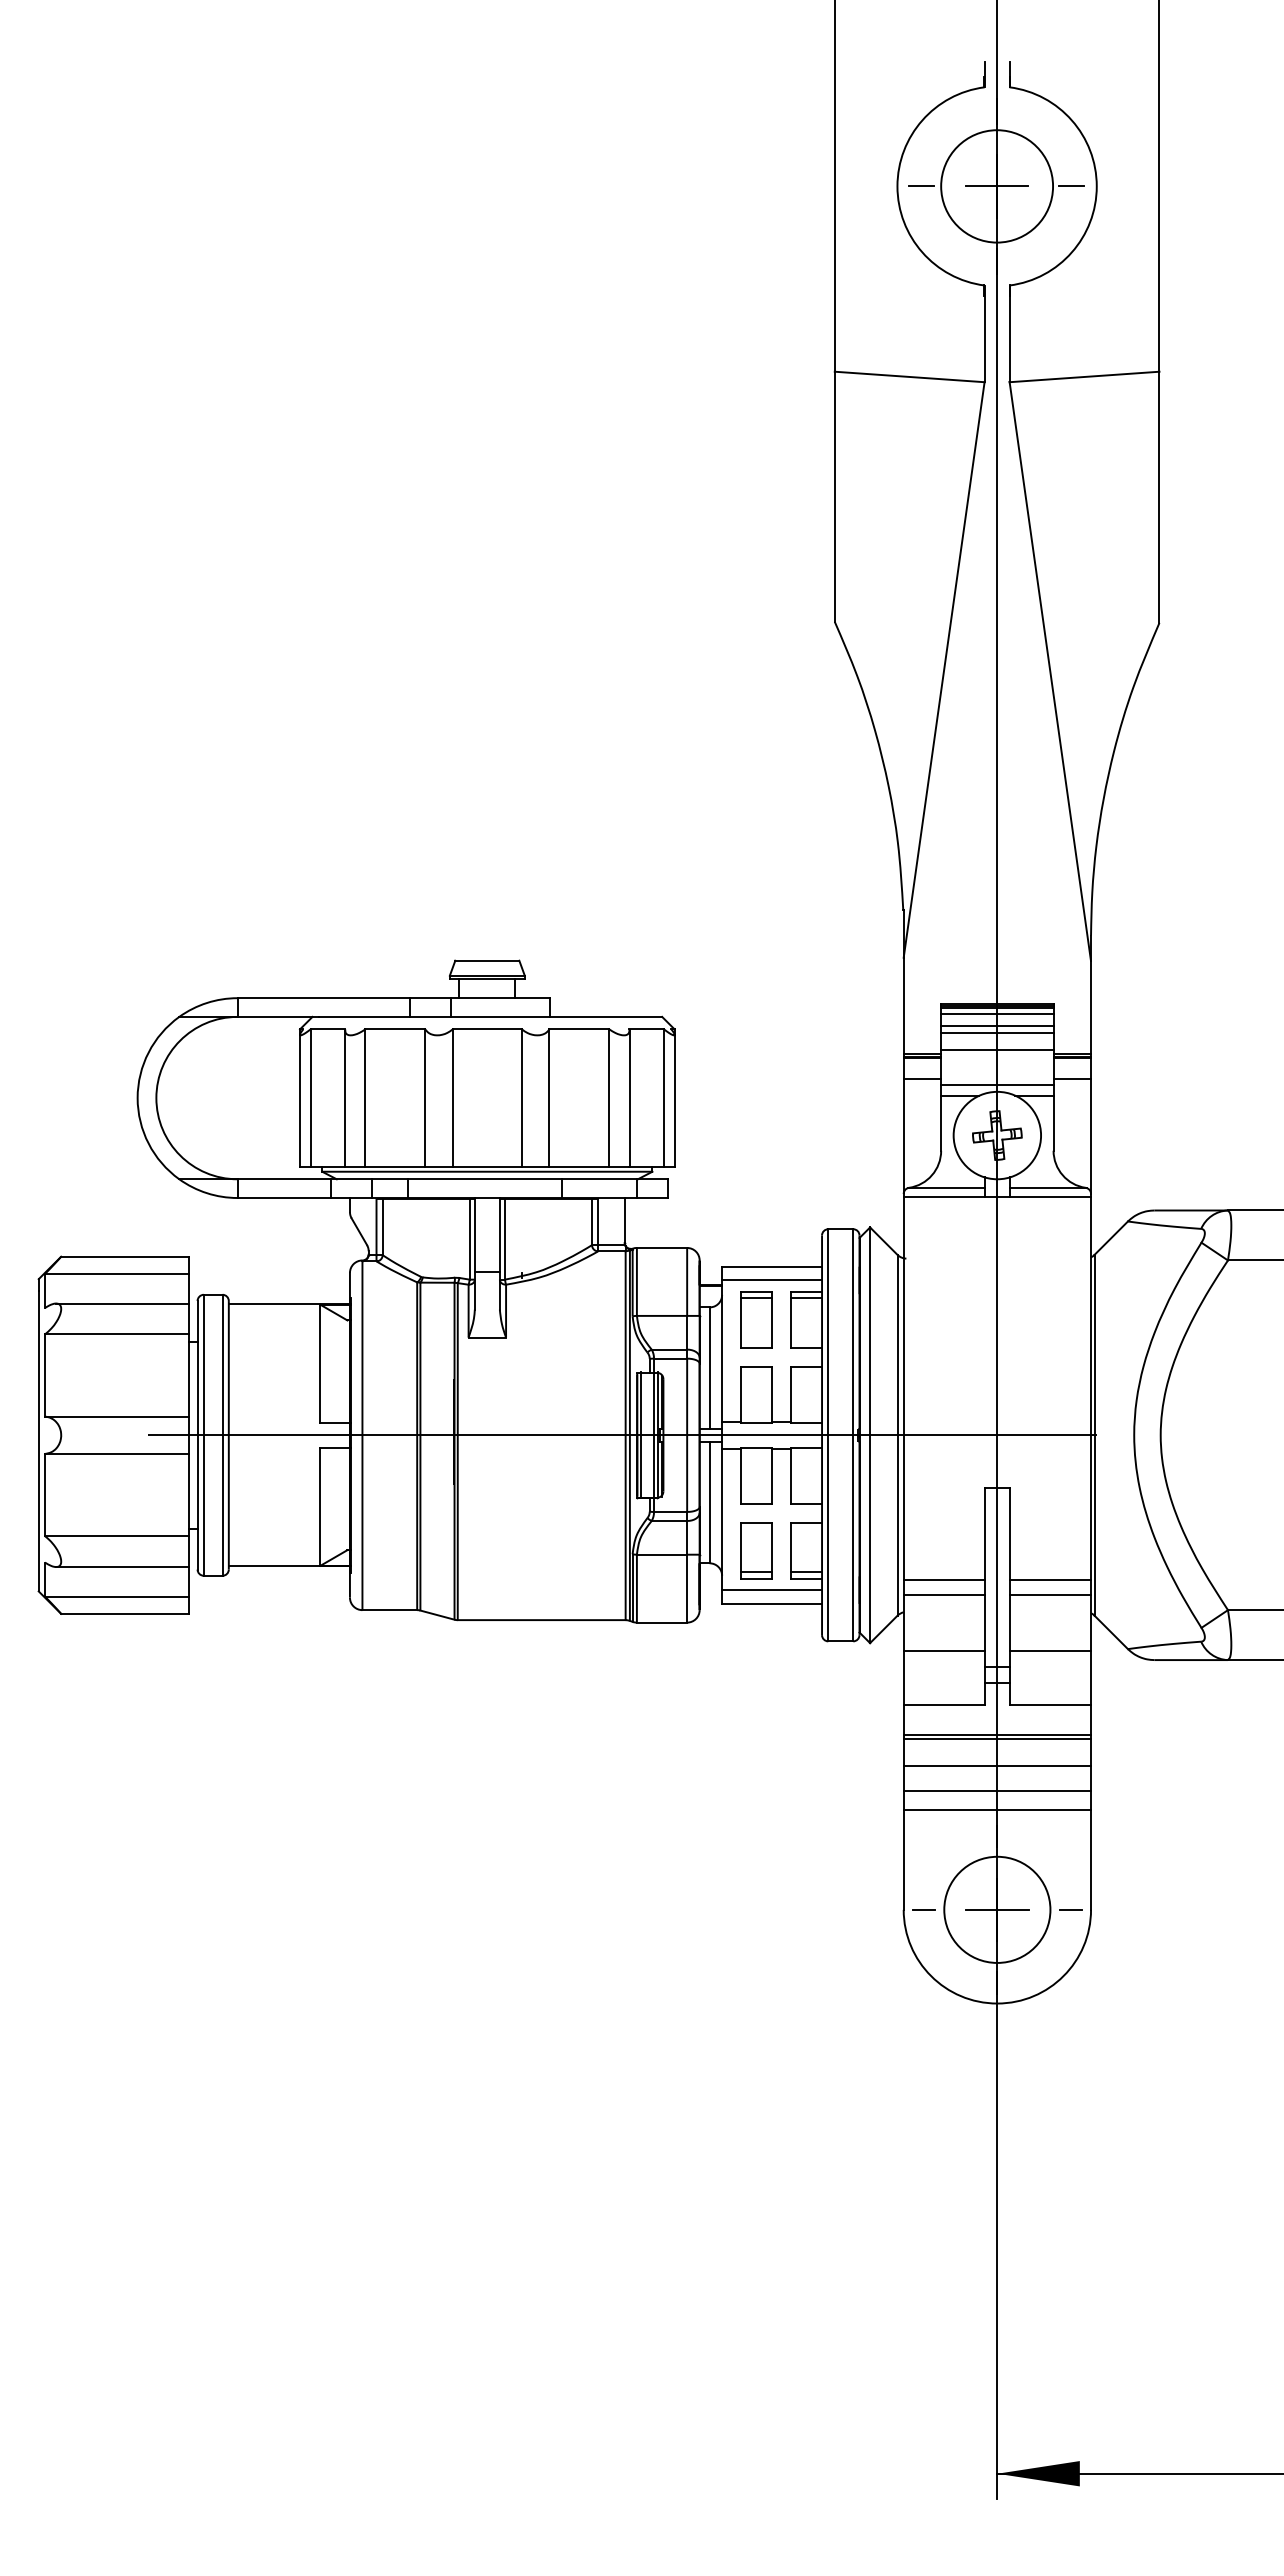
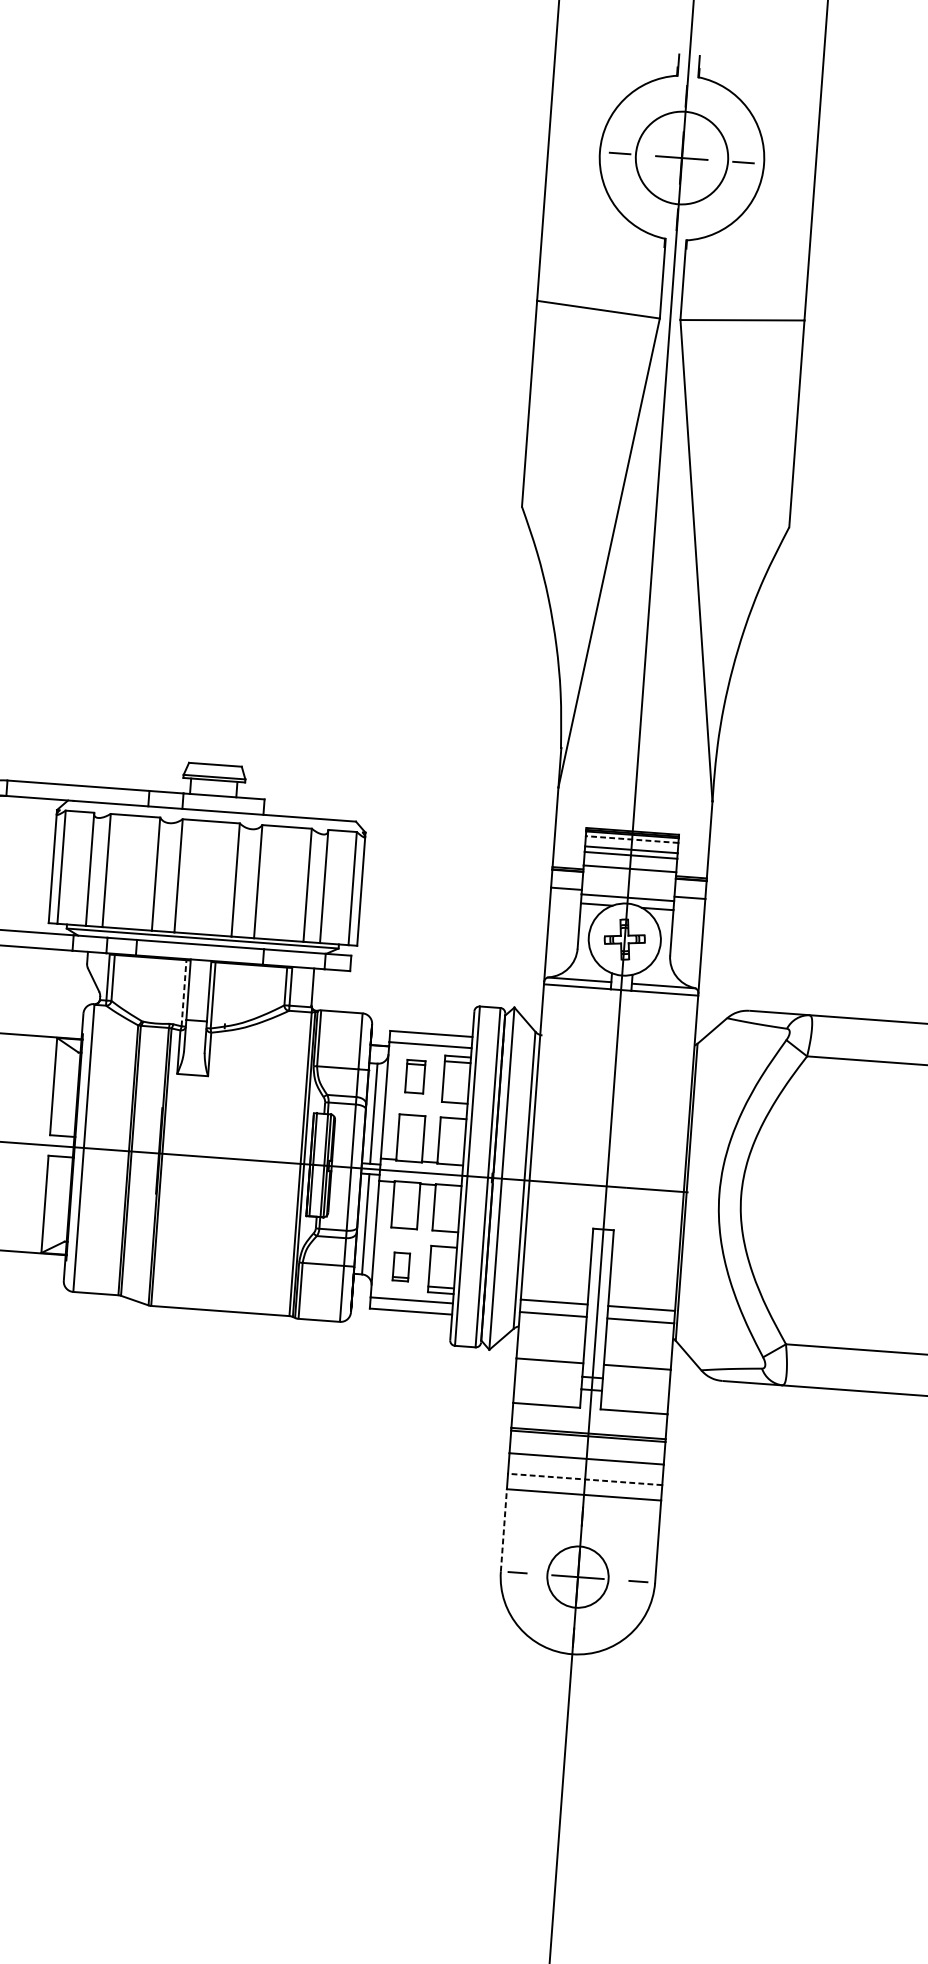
line: (996, 1014) -> (631, 839), solid -> dashed
line: (469, 1239) -> (183, 993), solid -> dashed
part: (756, 1319) -> (415, 1076), size x0.7
part: (756, 1550) -> (401, 1266), size x0.6
line: (997, 1791) -> (585, 1479), solid -> dashed
line: (903, 1859) -> (503, 1529), solid -> dashed
circle: (997, 1909) -> (578, 1576), size x0.7

